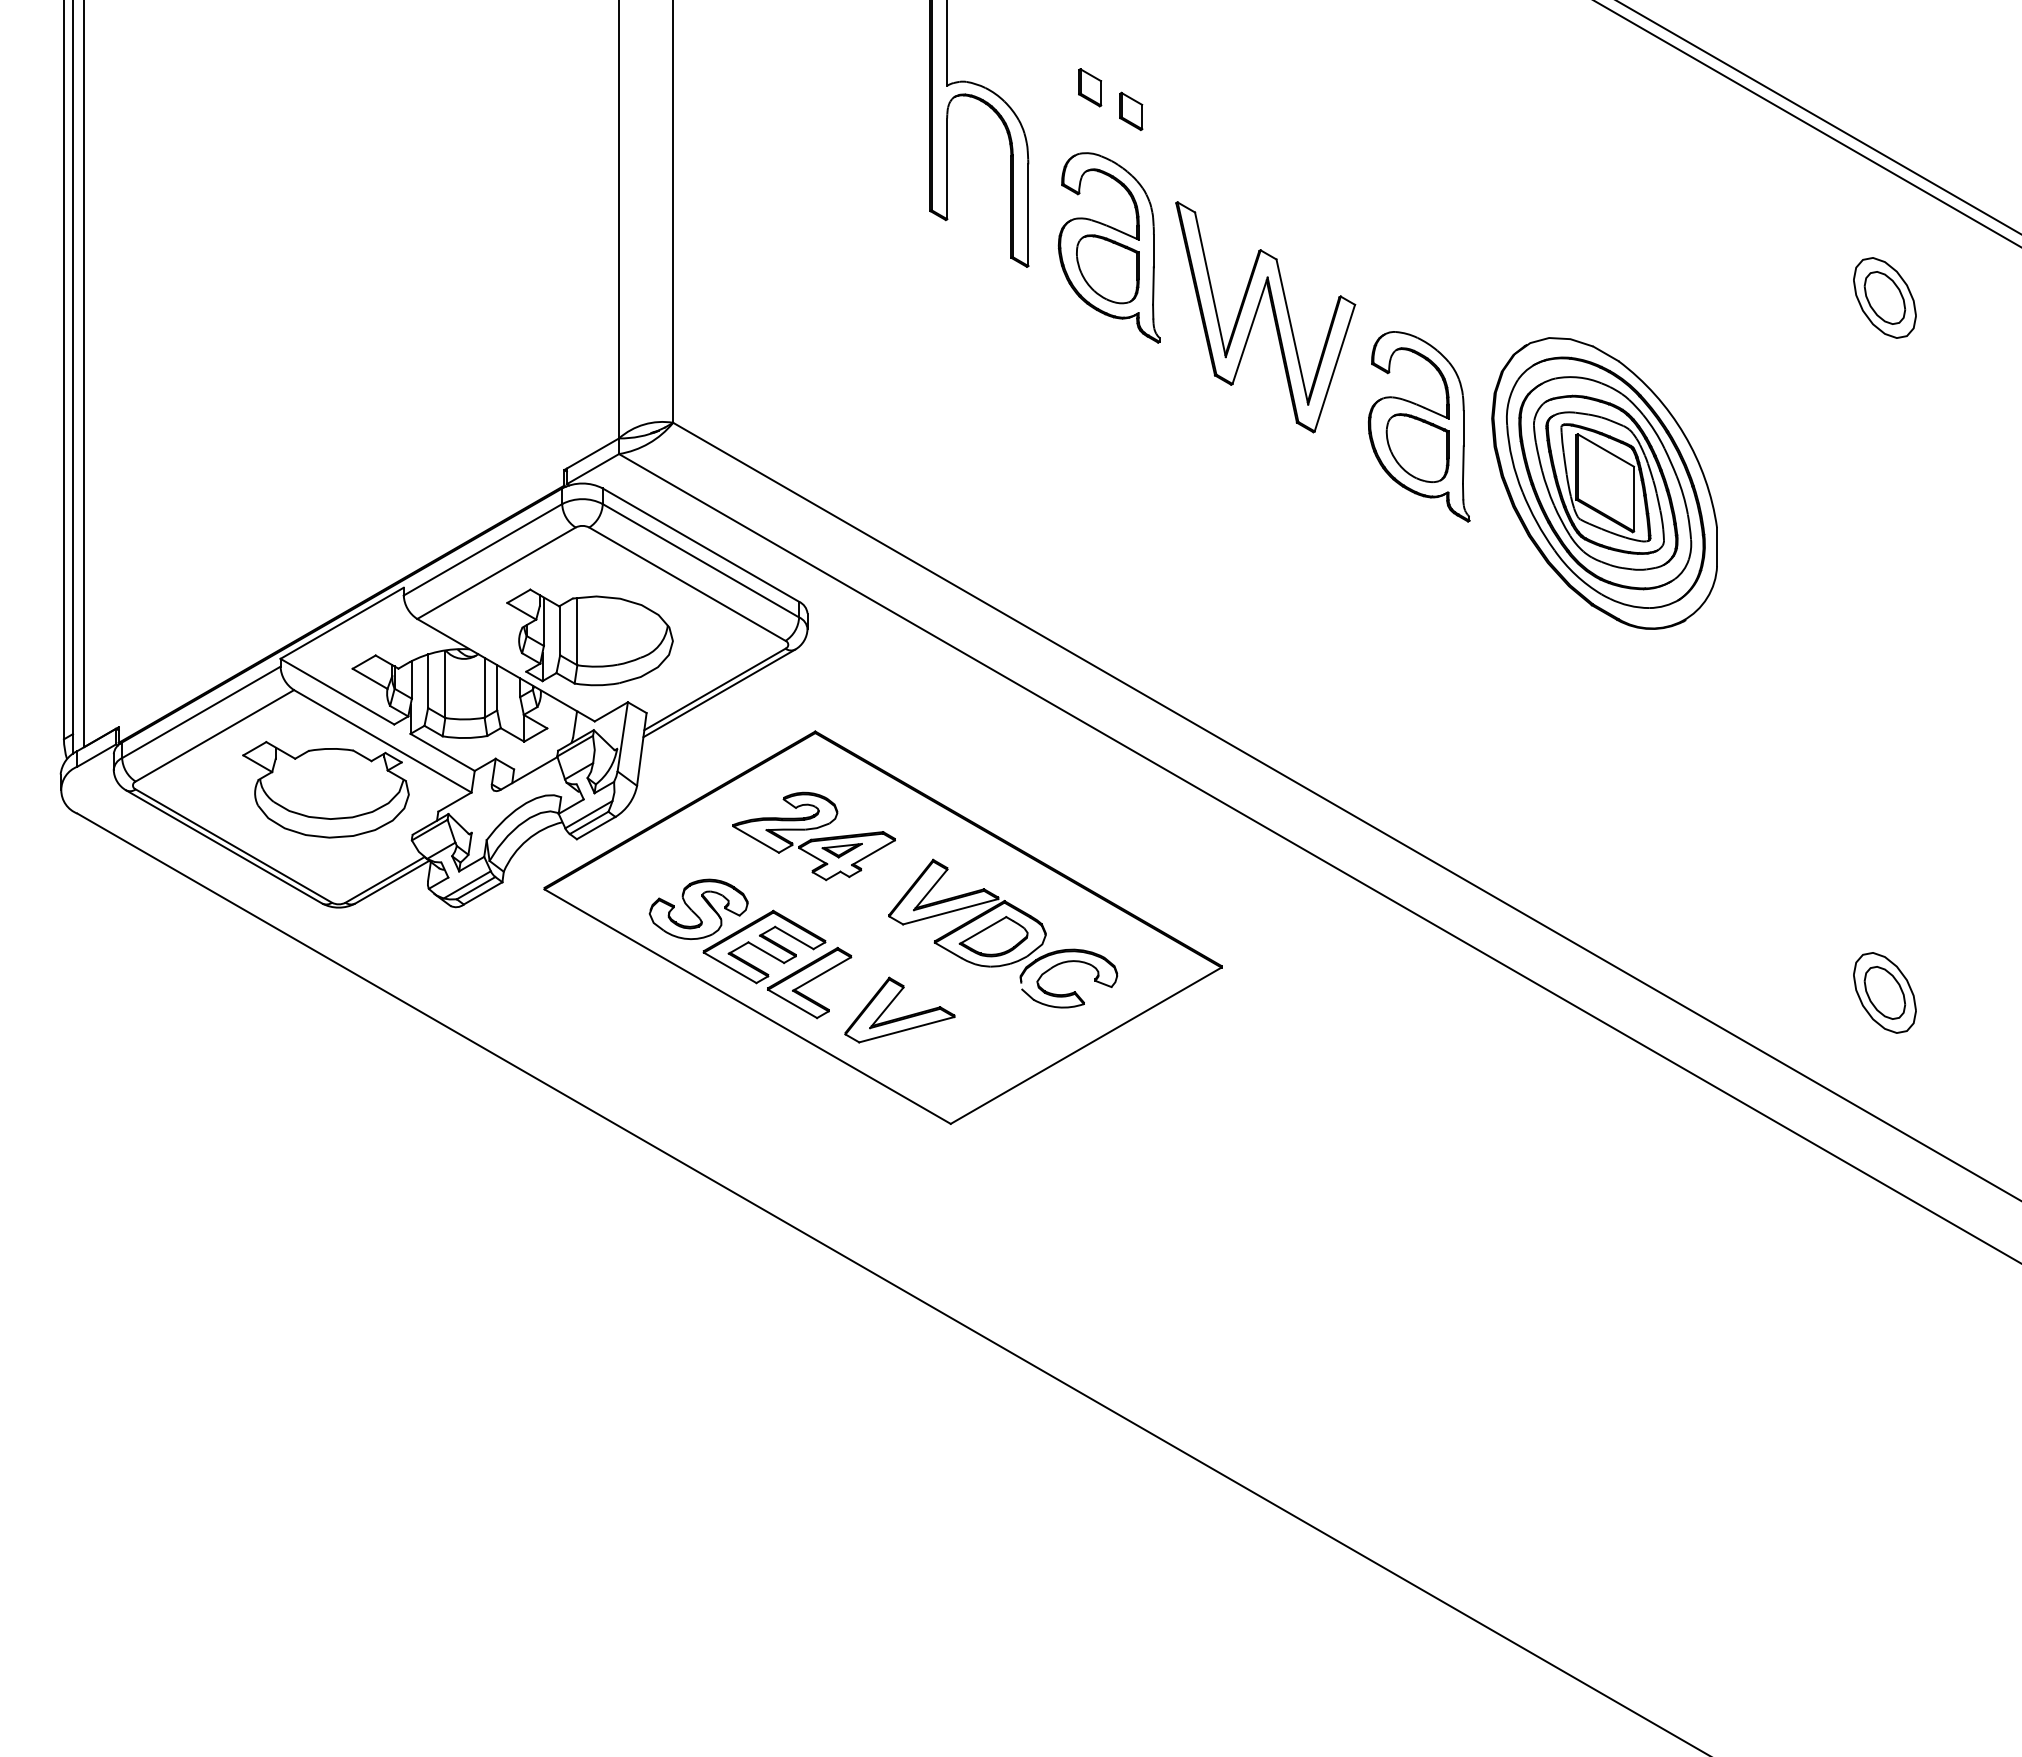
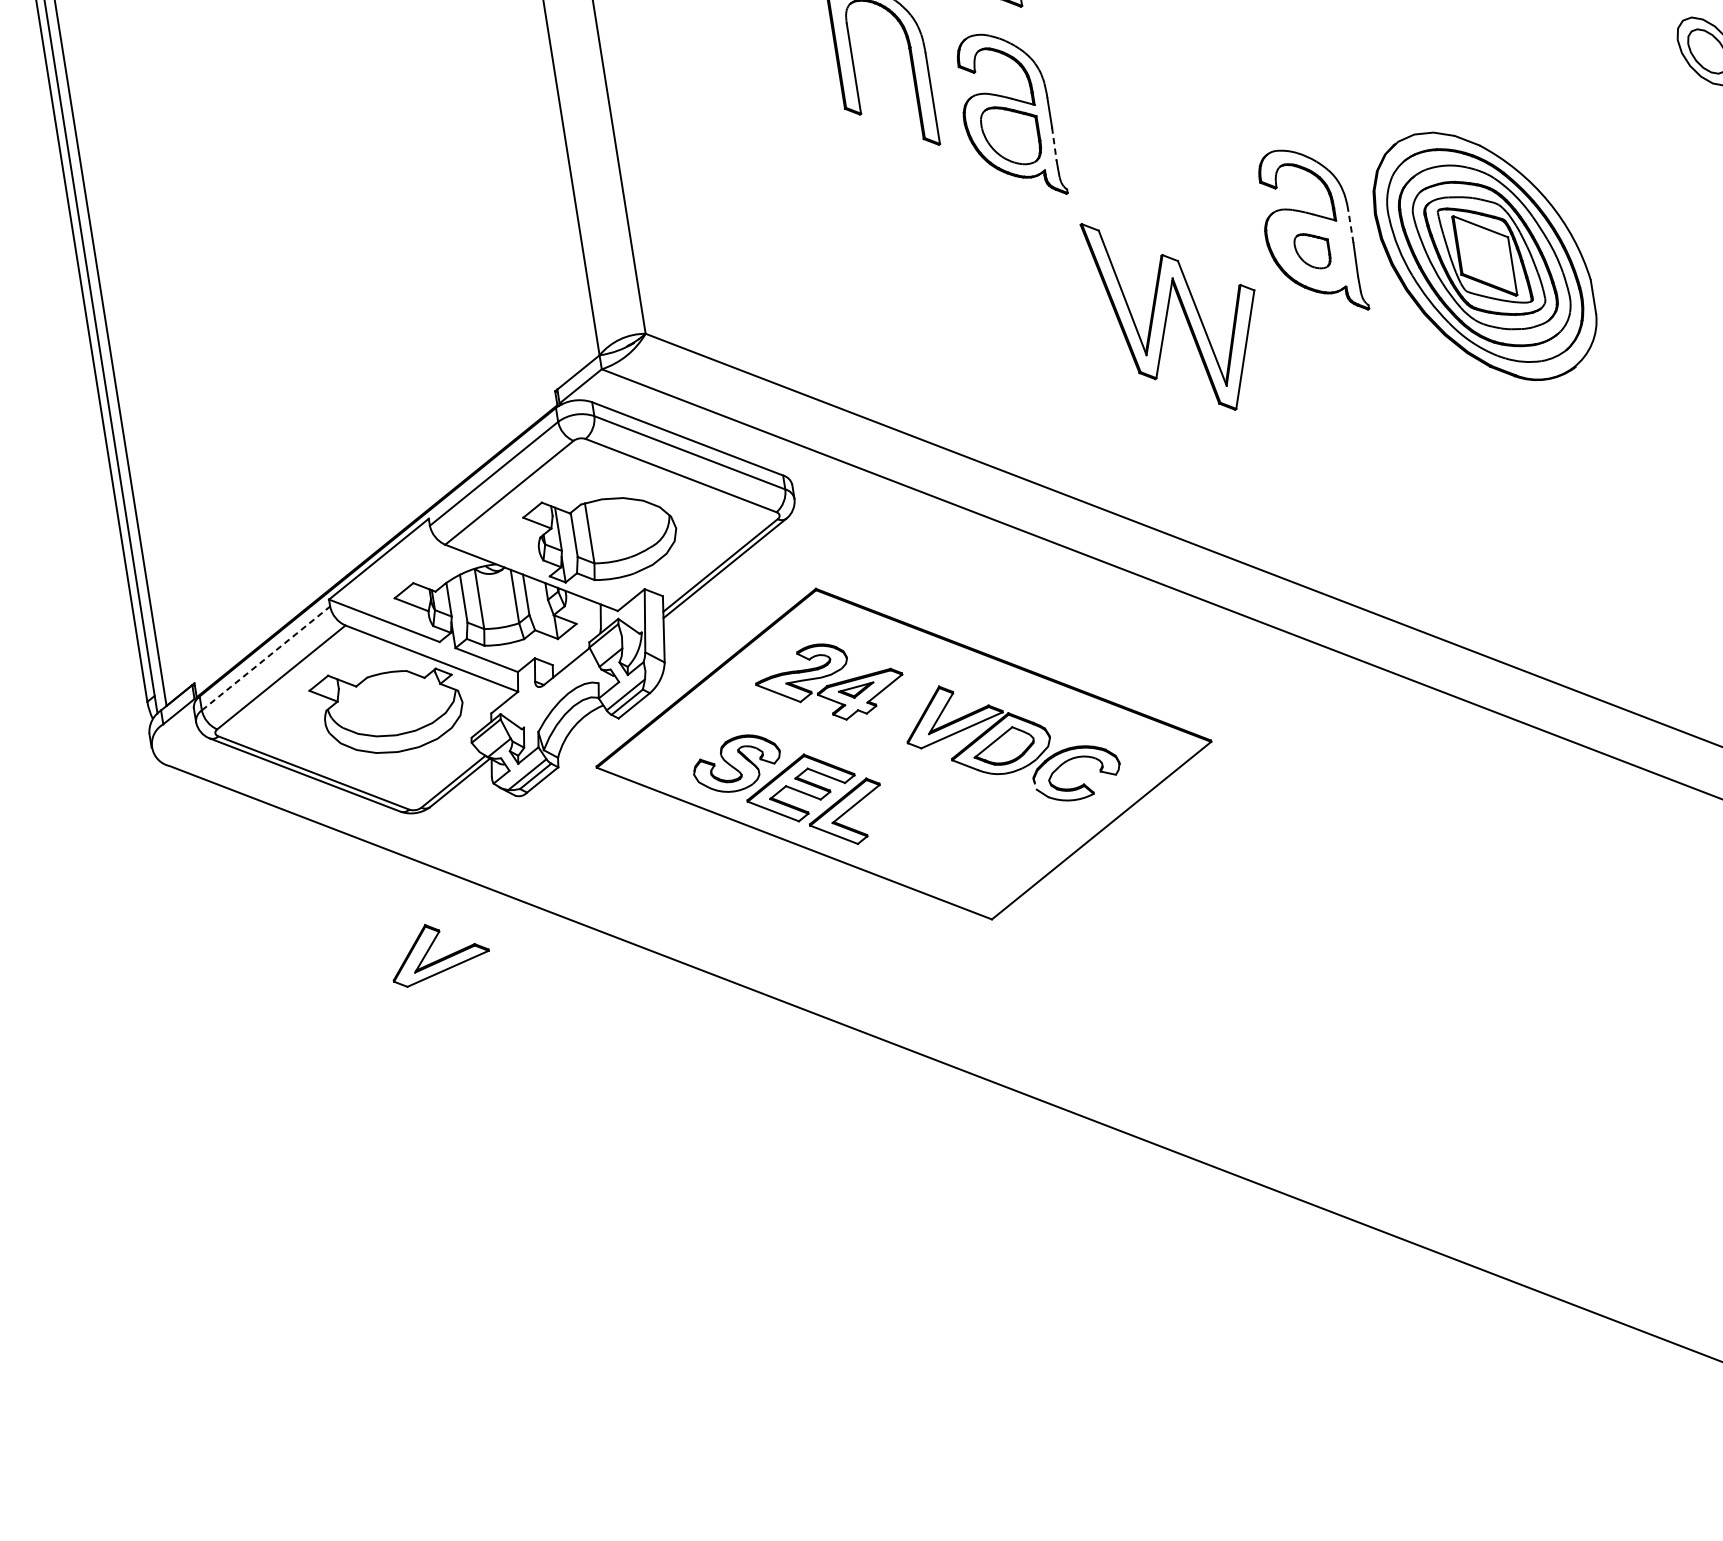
line: (1153, 286) -> (1054, 144), solid -> dashed
part: (1273, 317) -> (1183, 313), moved
line: (1463, 428) -> (1350, 227), solid -> dashed
part: (1417, 447) -> (1312, 250), size x0.6
line: (201, 712) -> (266, 658), solid -> dashed
part: (902, 1016) -> (442, 957), moved

